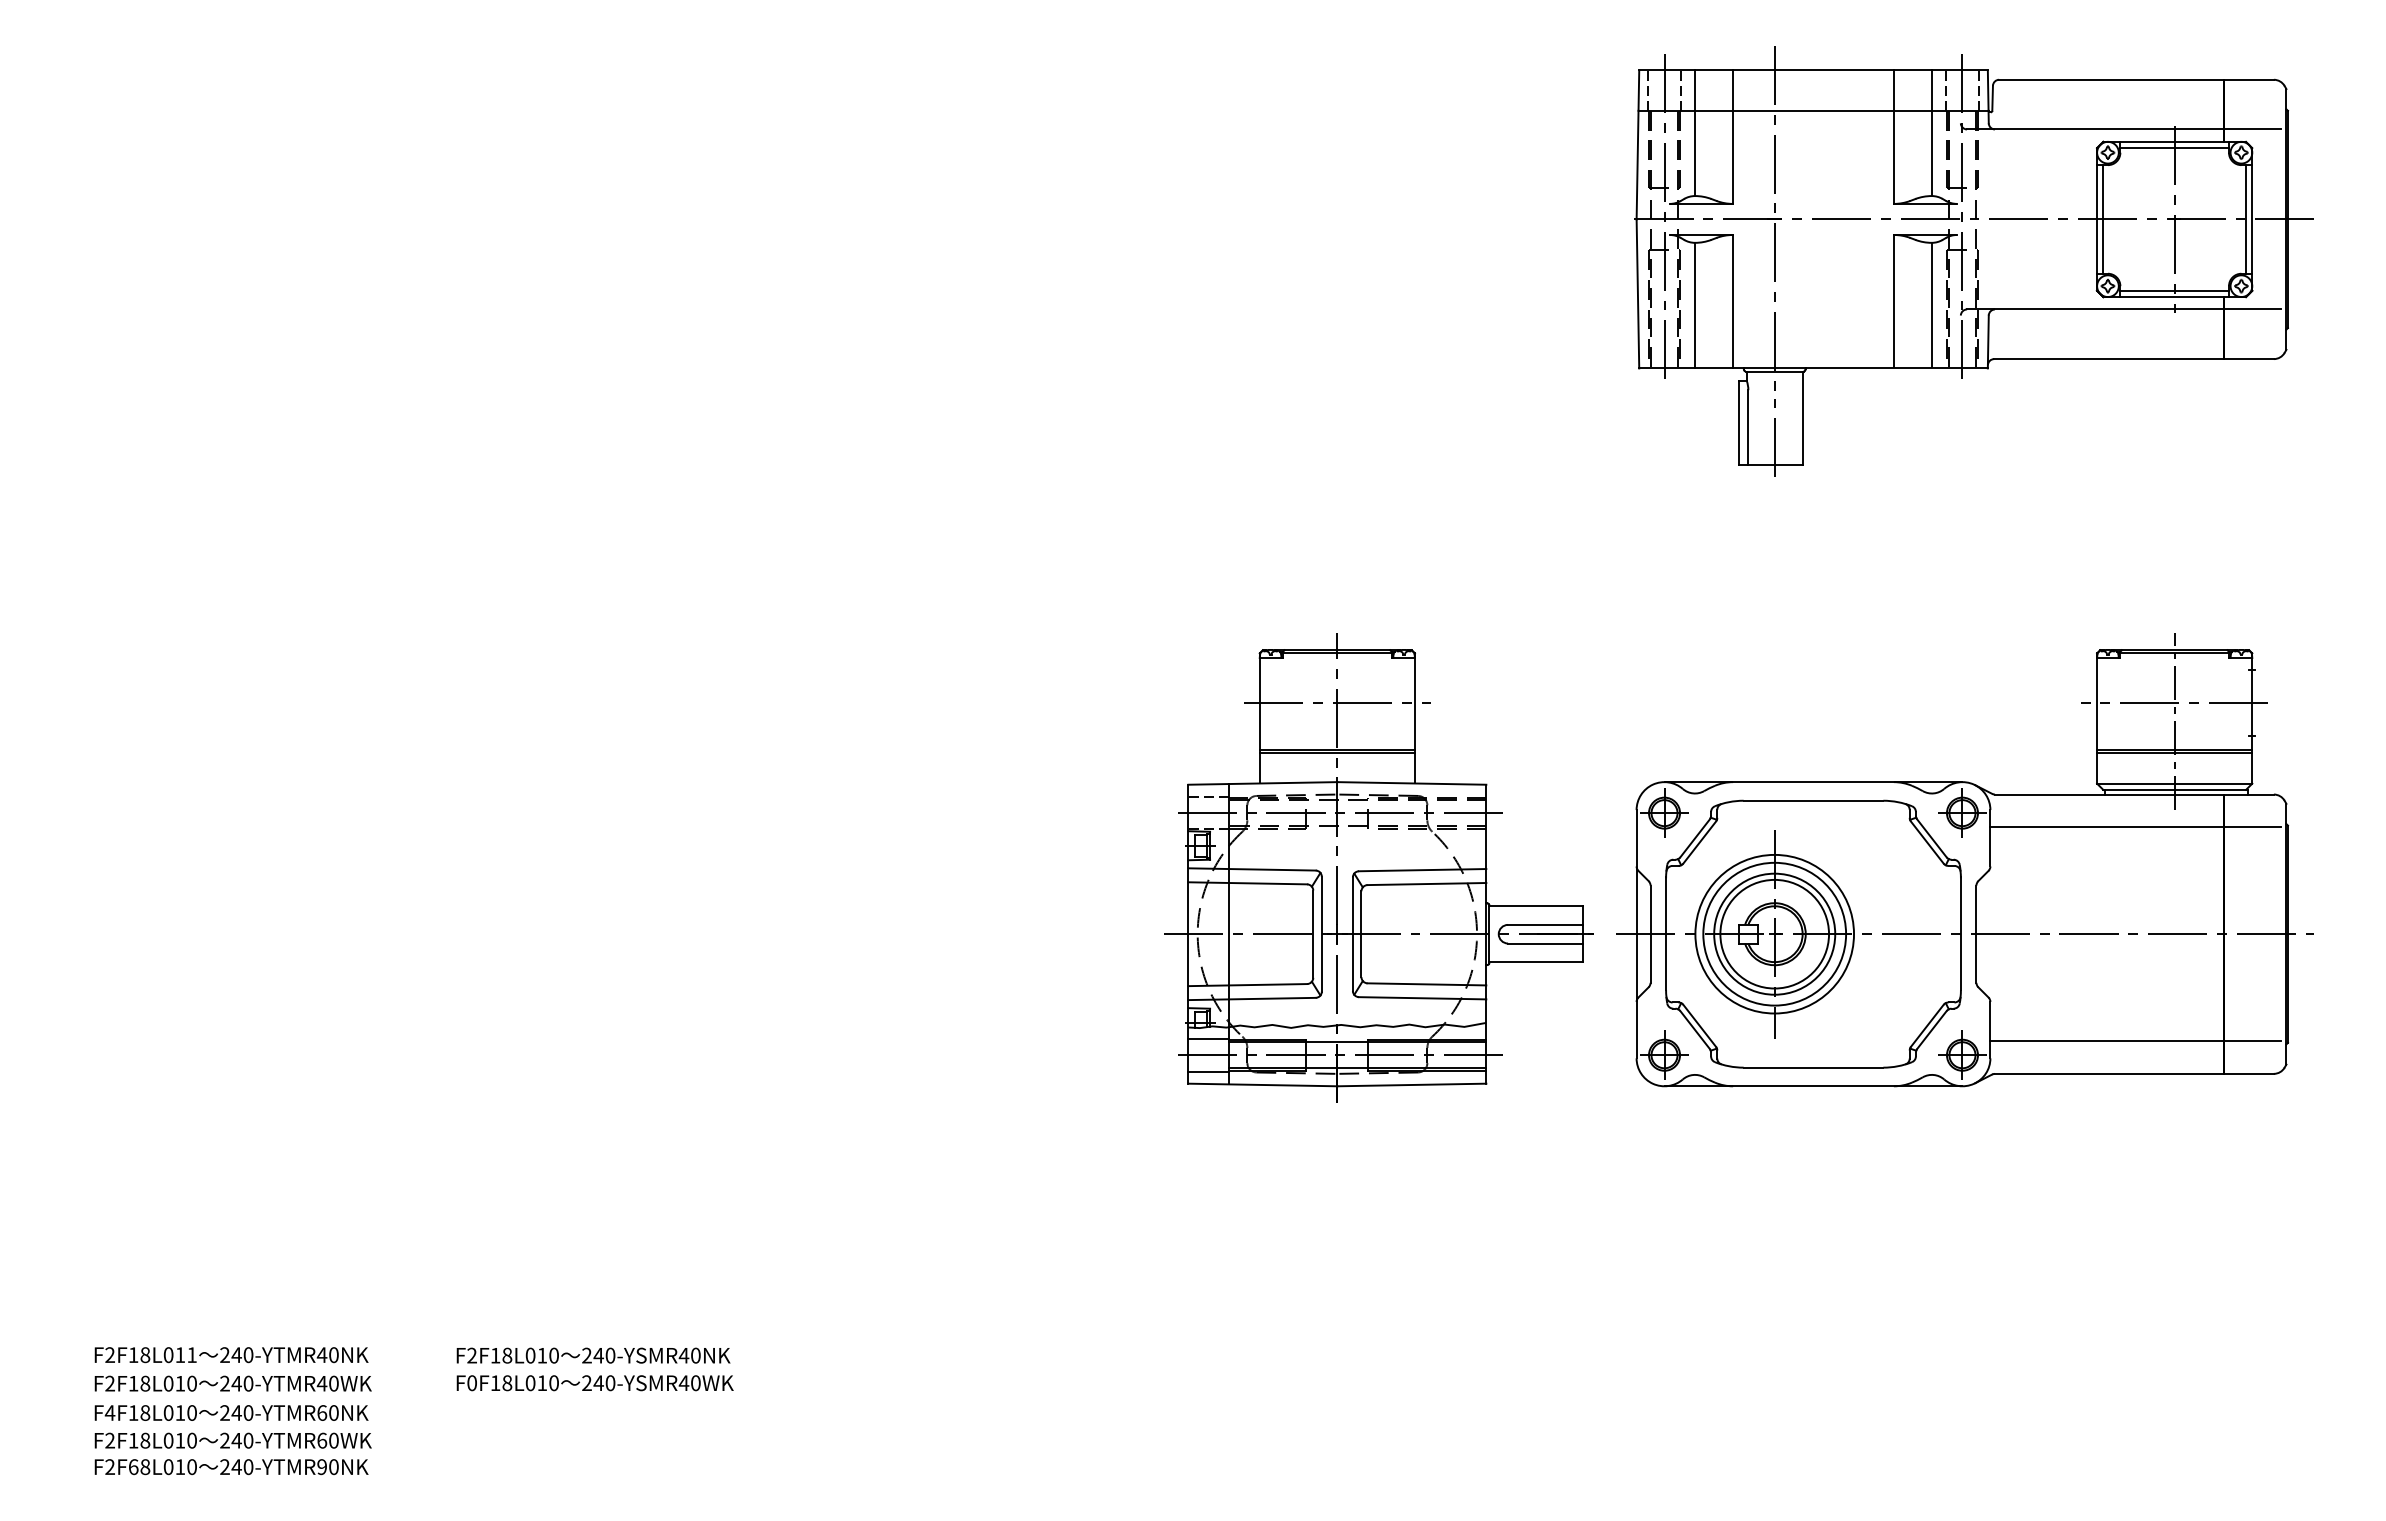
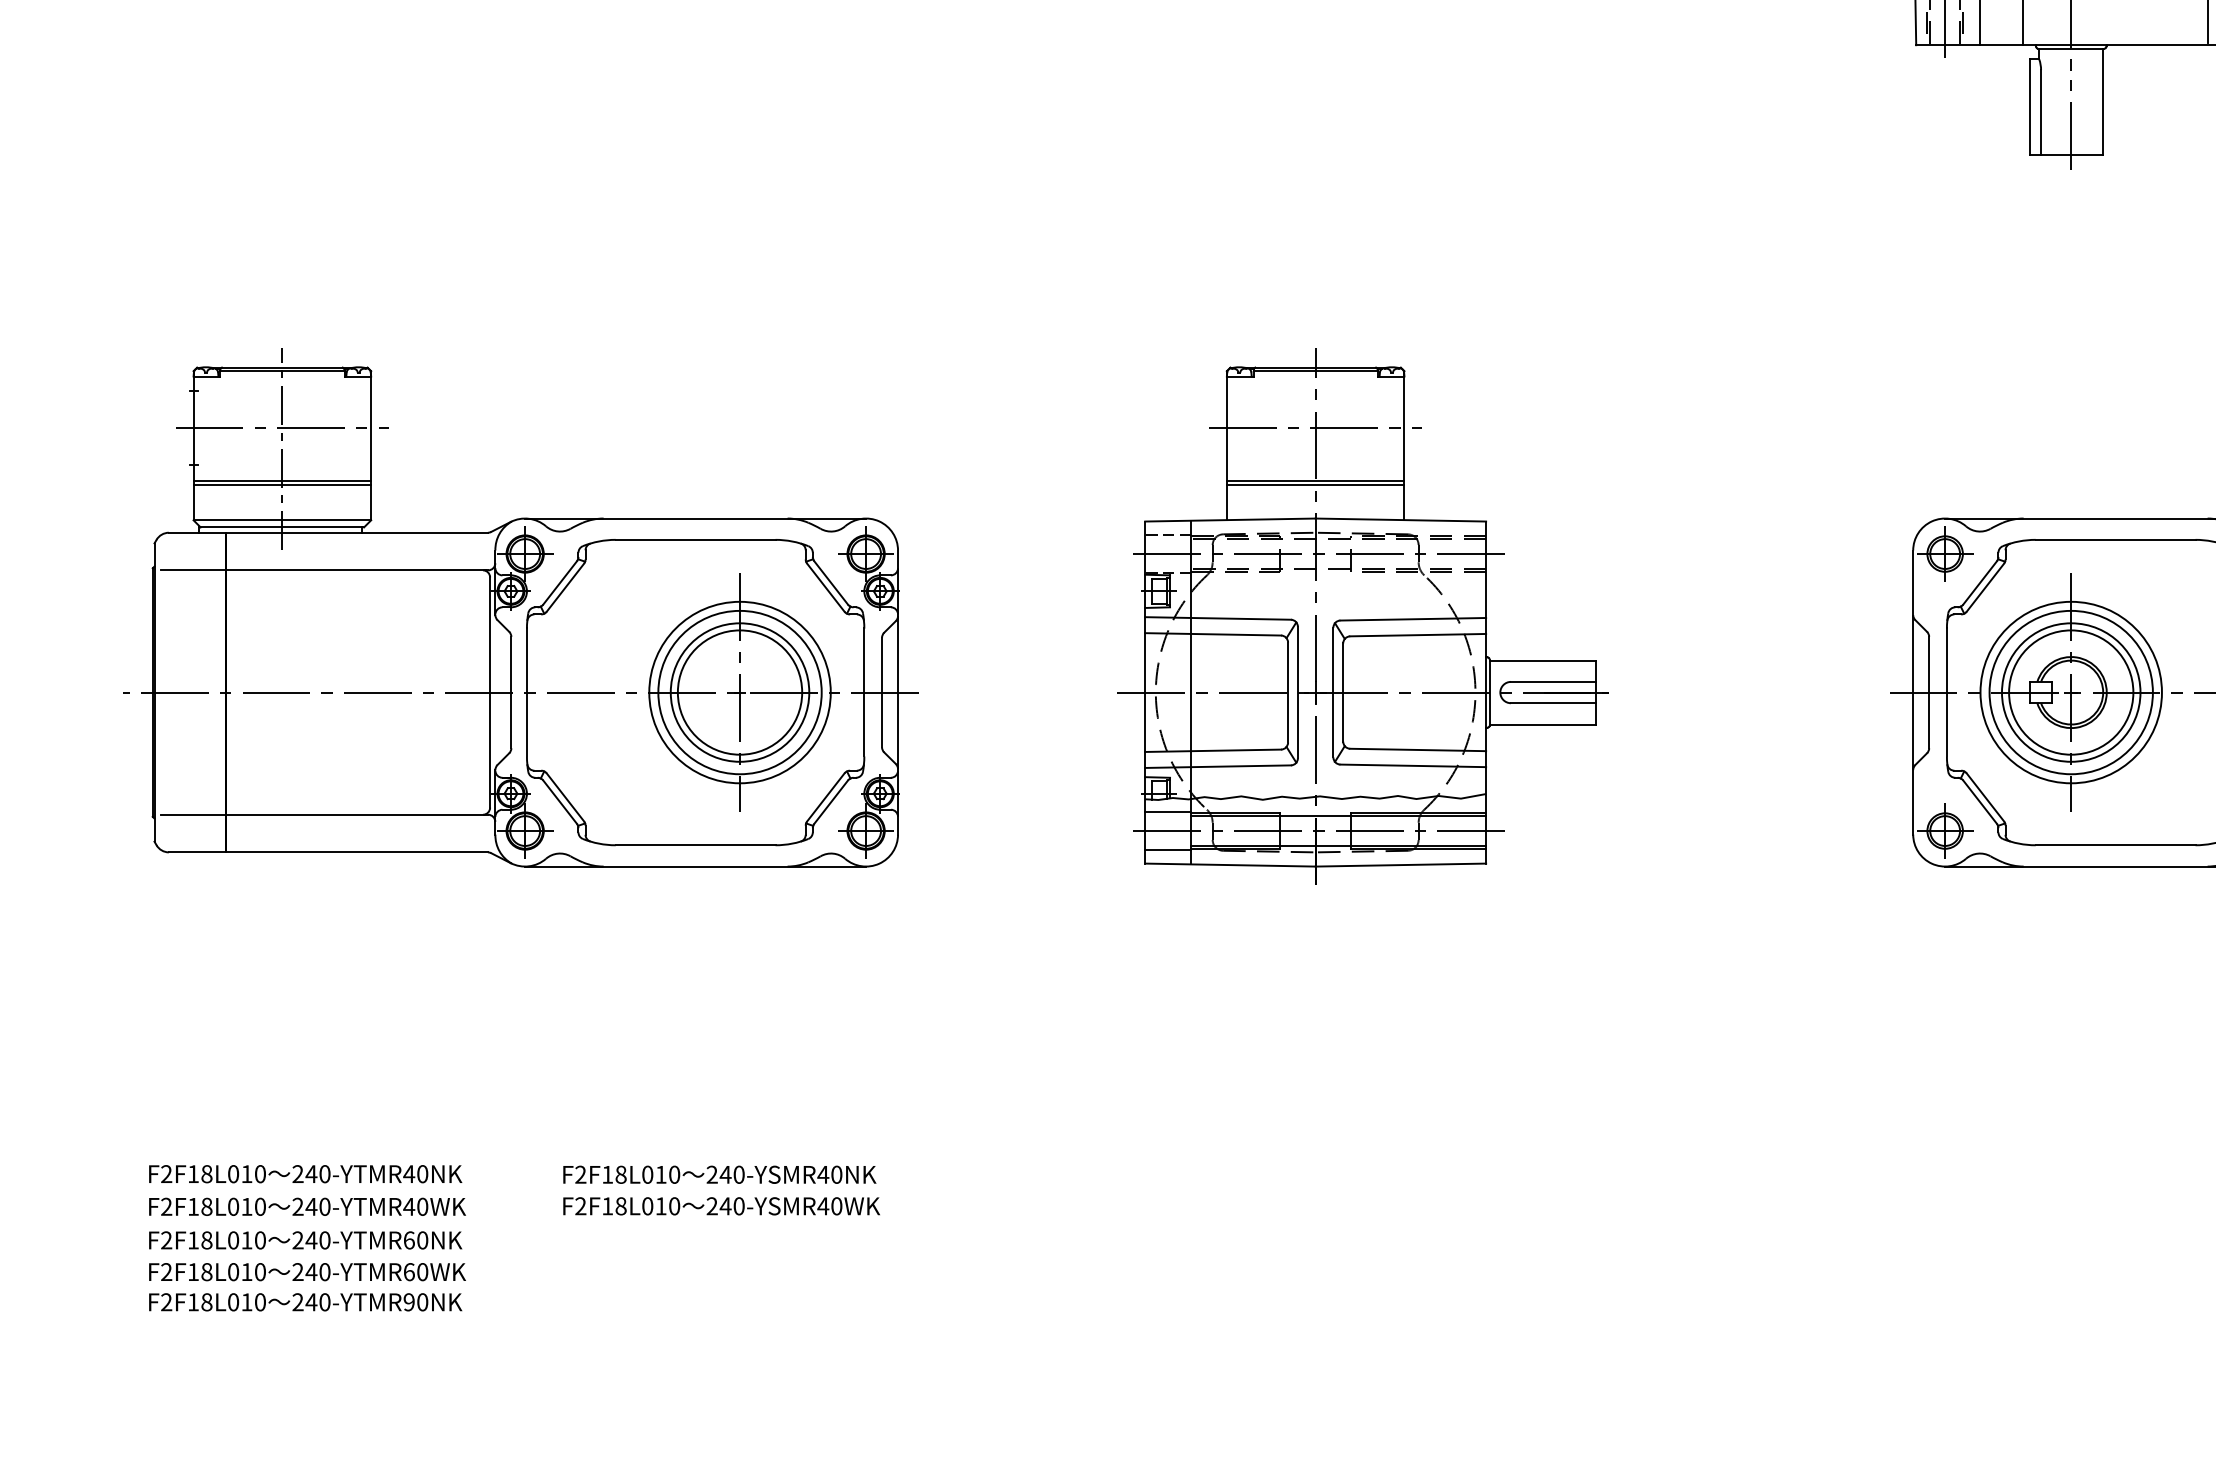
part: (419, 860) -> (520, 608), added
part: (1378, 867) -> (1362, 616), moved
text: (191, 1355) -> (259, 1174), F2F18L011 -> F2F18L010
text: (471, 1383) -> (580, 1206), F0F18L010 -> F2F18L010
text: (109, 1412) -> (165, 1239), F4F18L010 -> F2F18L010
text: (133, 1467) -> (193, 1302), F2F68L010 -> F2F18L010

